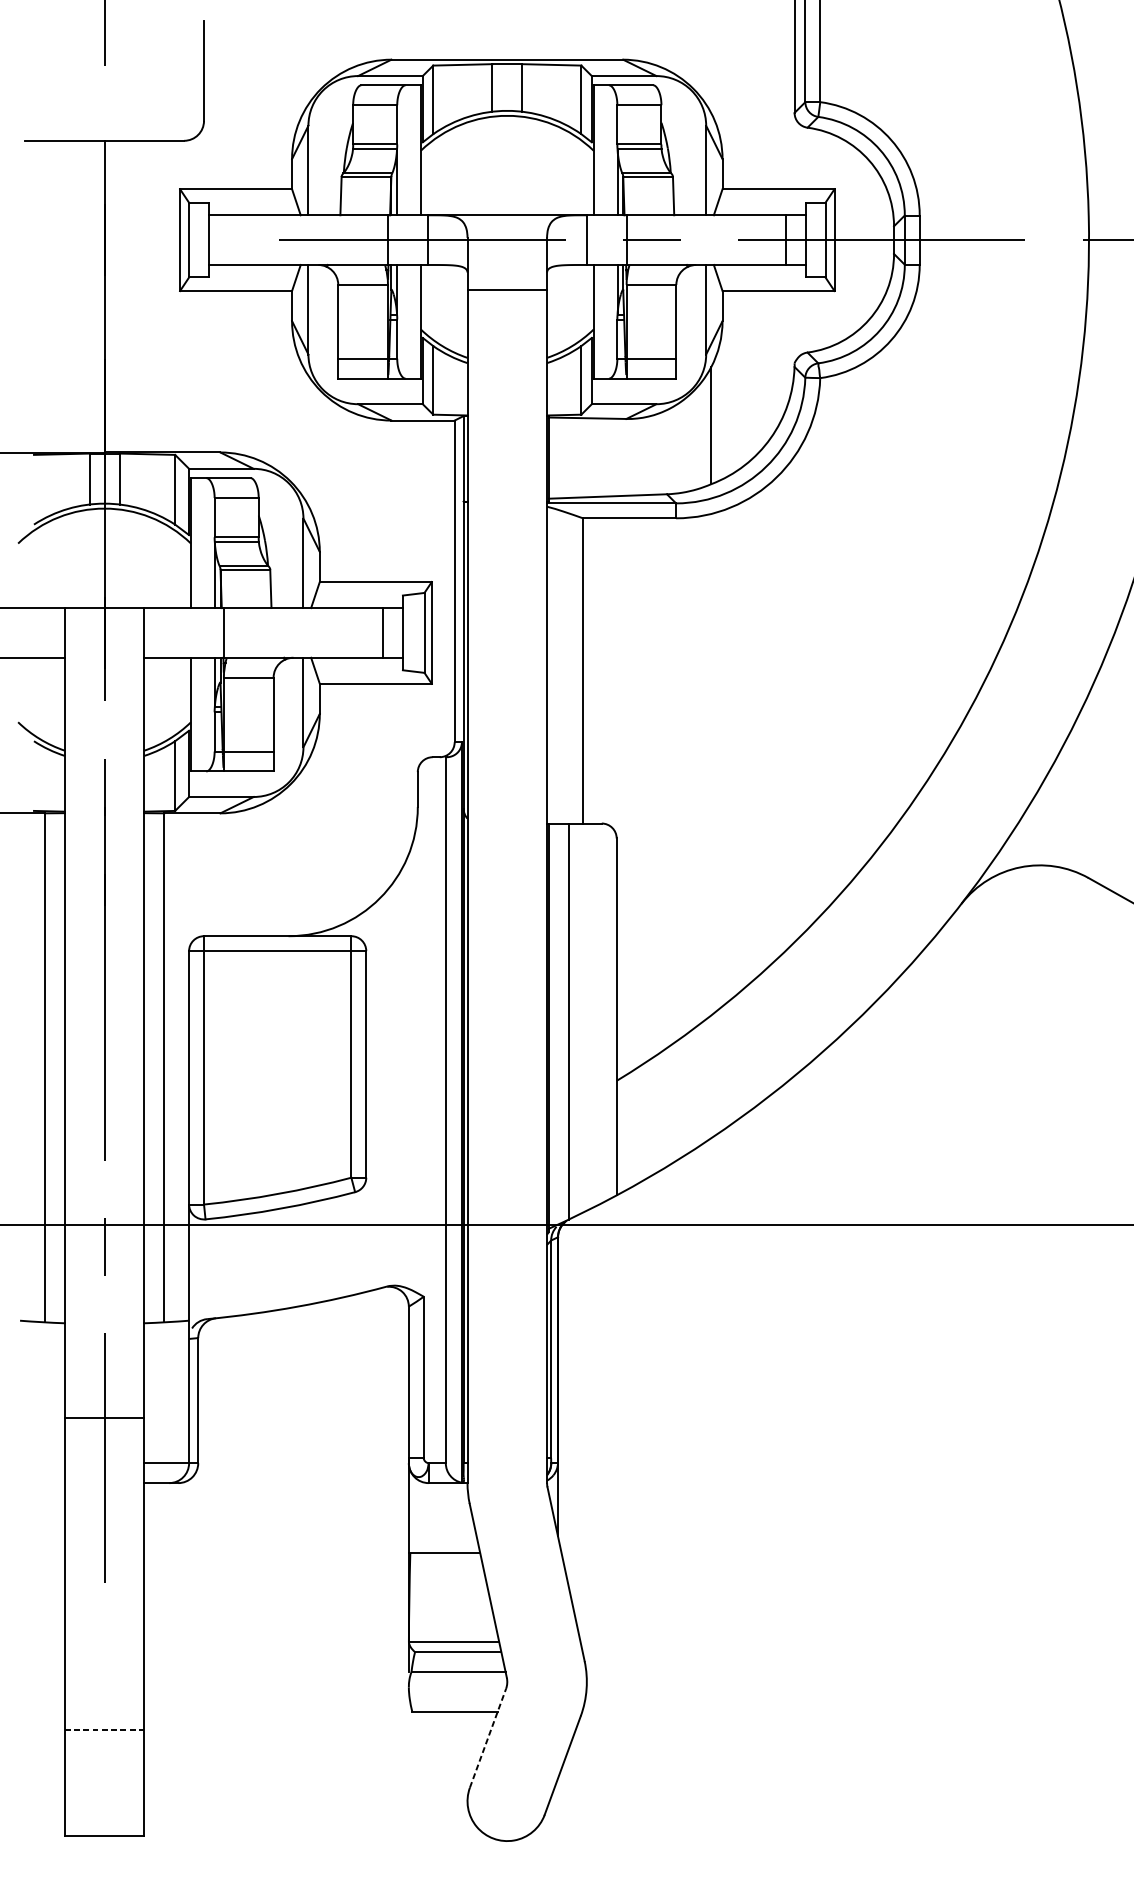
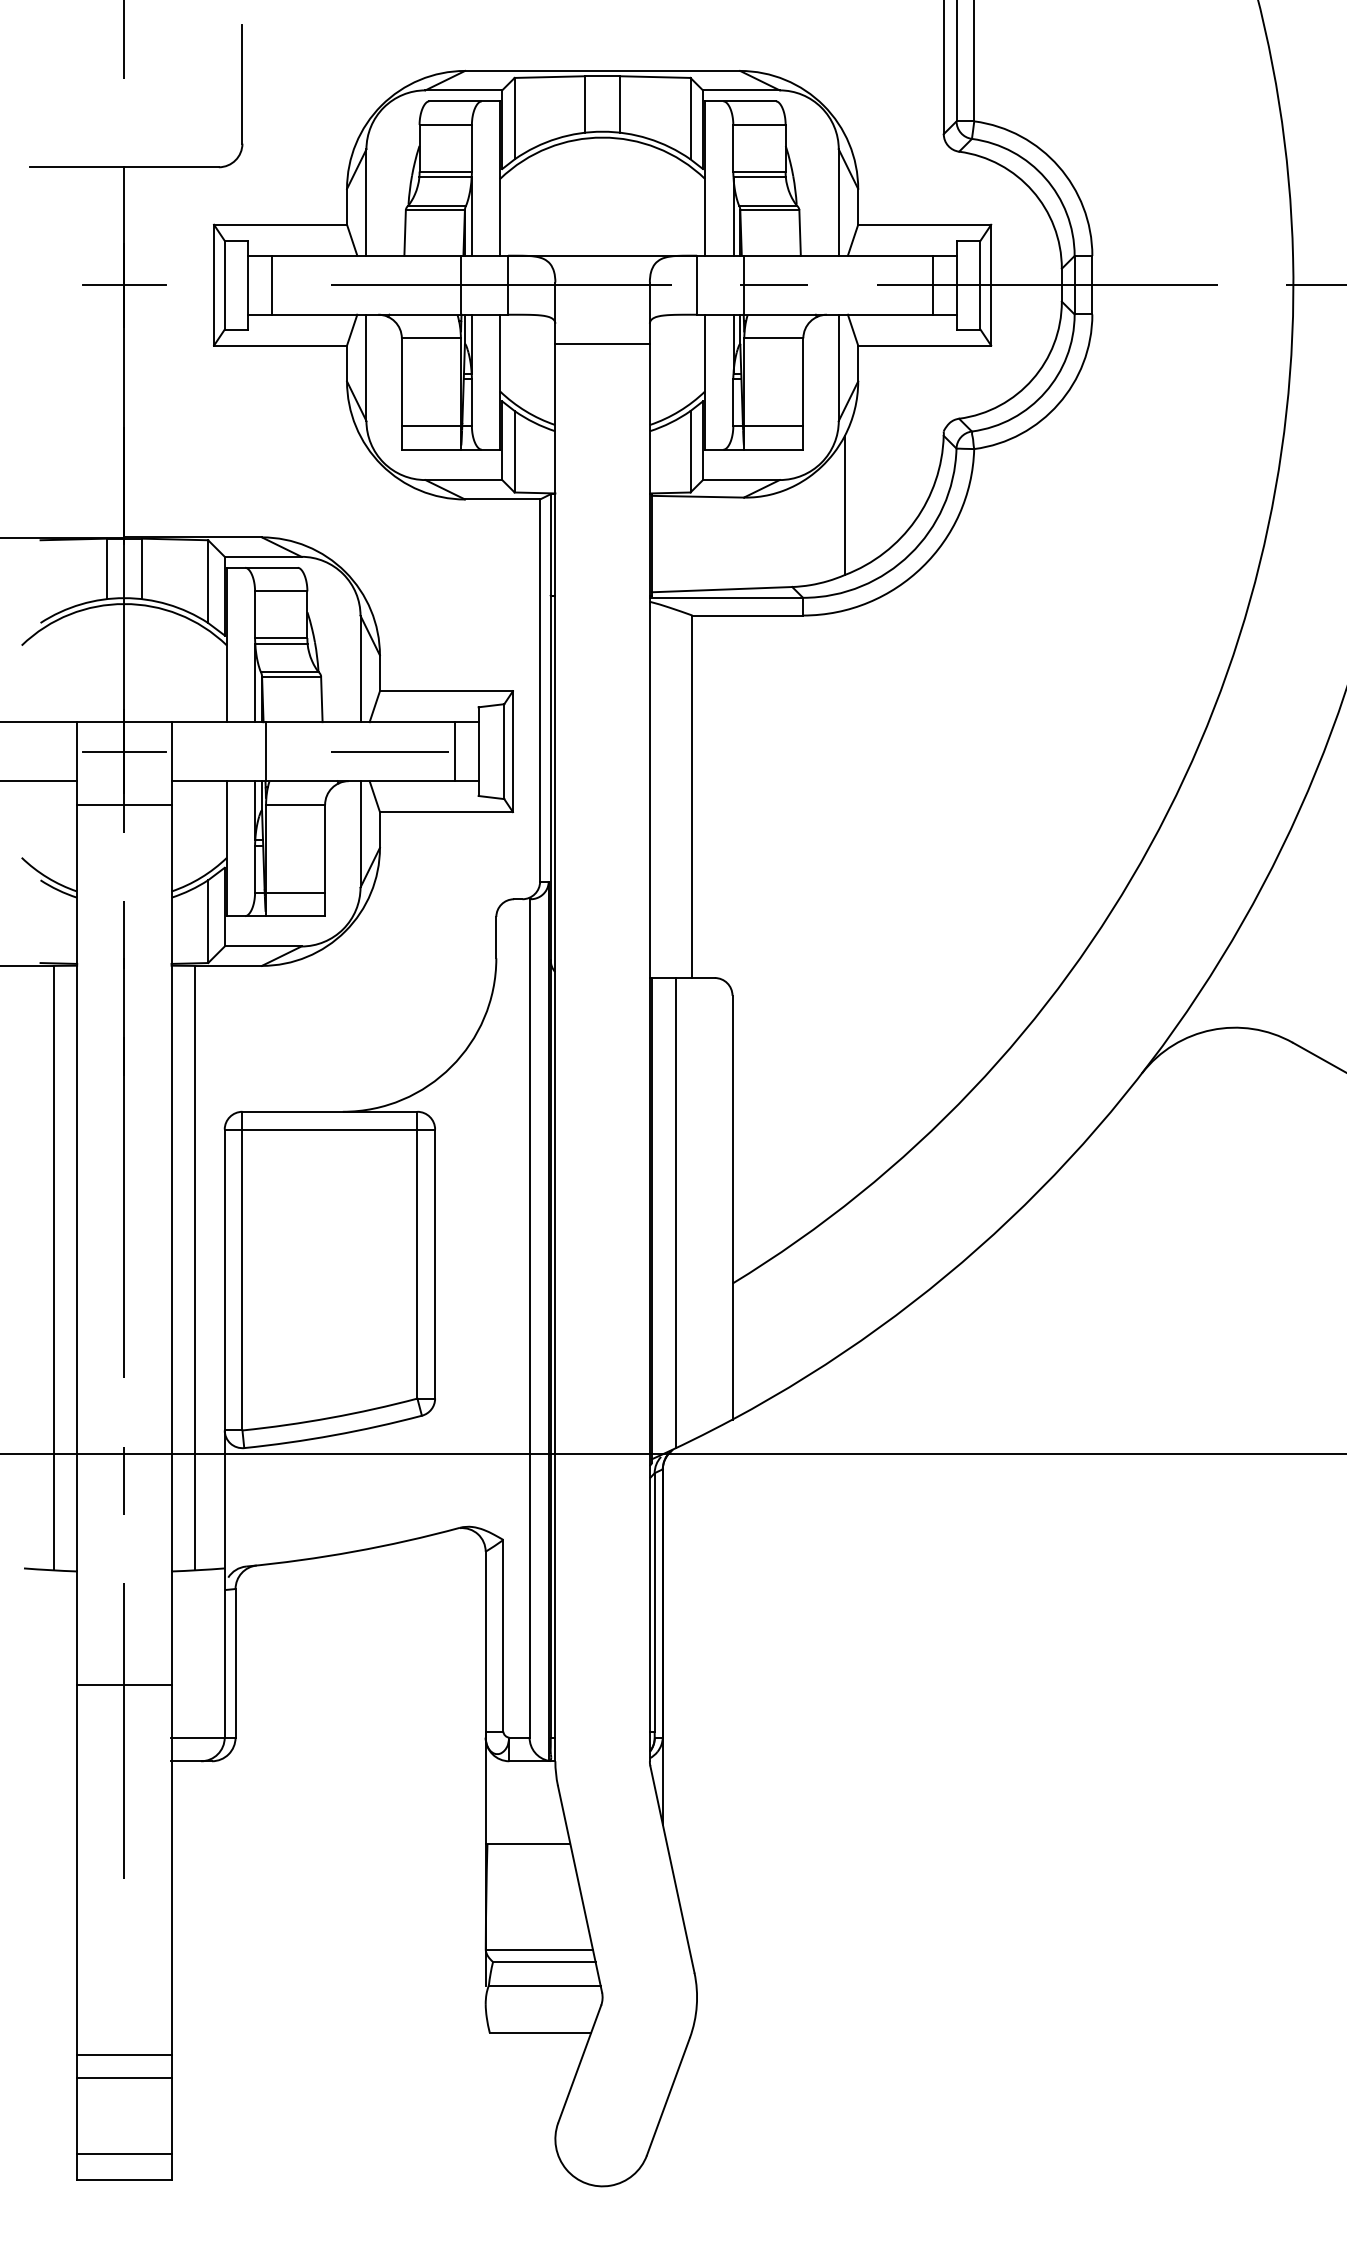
line: (228, 239) -> (271, 284), added
line: (104, 240) -> (124, 285), added
line: (104, 632) -> (124, 751), added
line: (328, 632) -> (390, 751), added
line: (104, 677) -> (124, 804), added
line: (104, 1730) -> (124, 2054), dashed -> solid
line: (487, 1737) -> (579, 2063), dashed -> solid
line: (104, 1749) -> (124, 2077), added
line: (104, 1814) -> (124, 2154), added

